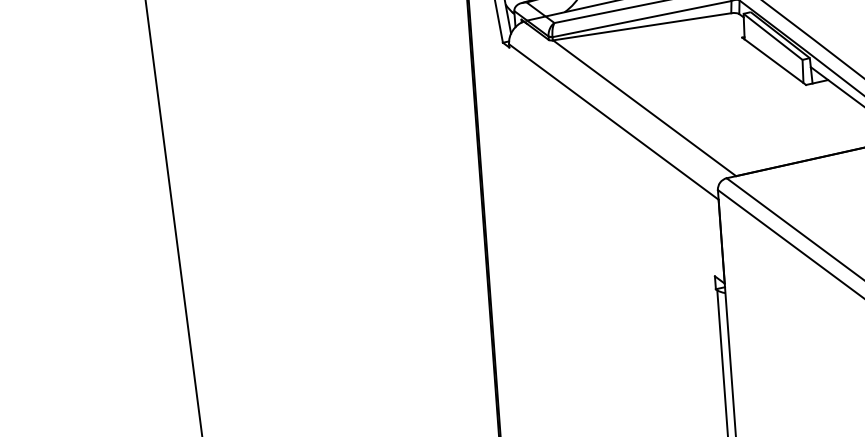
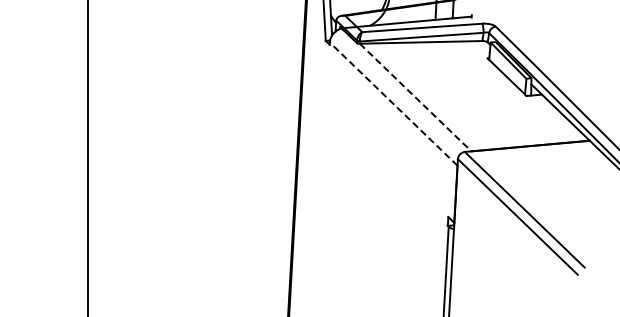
line: (644, 108) -> (415, 97), solid -> dashed
line: (613, 122) -> (393, 104), solid -> dashed

